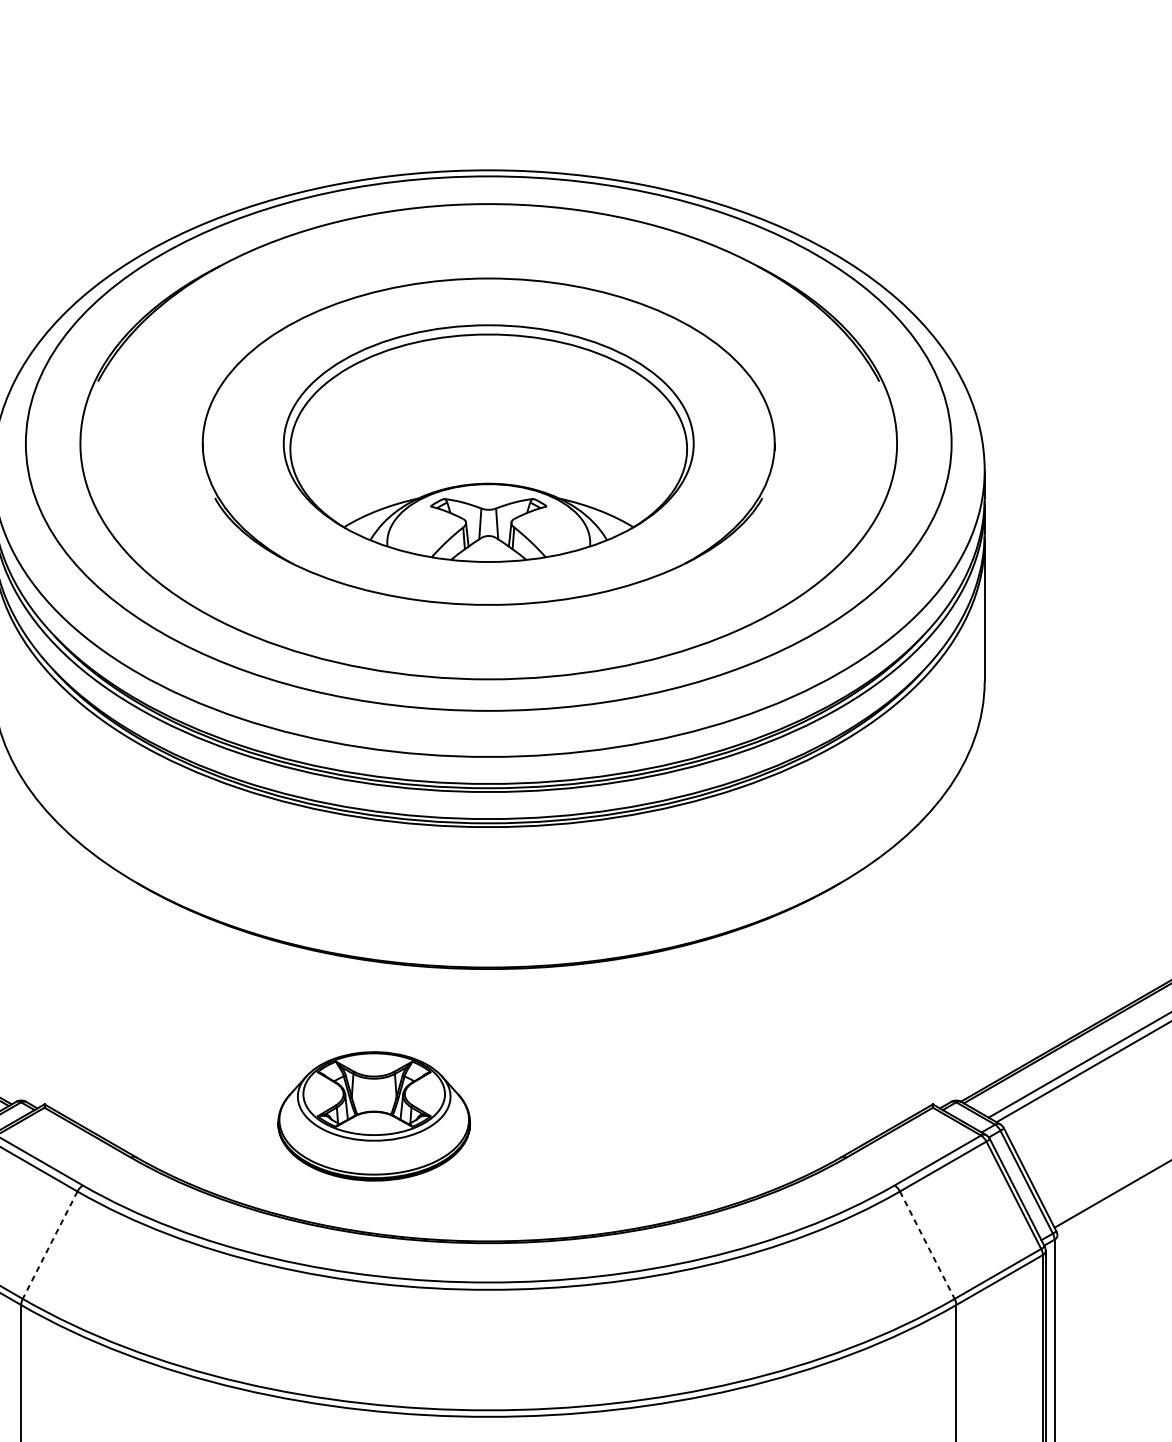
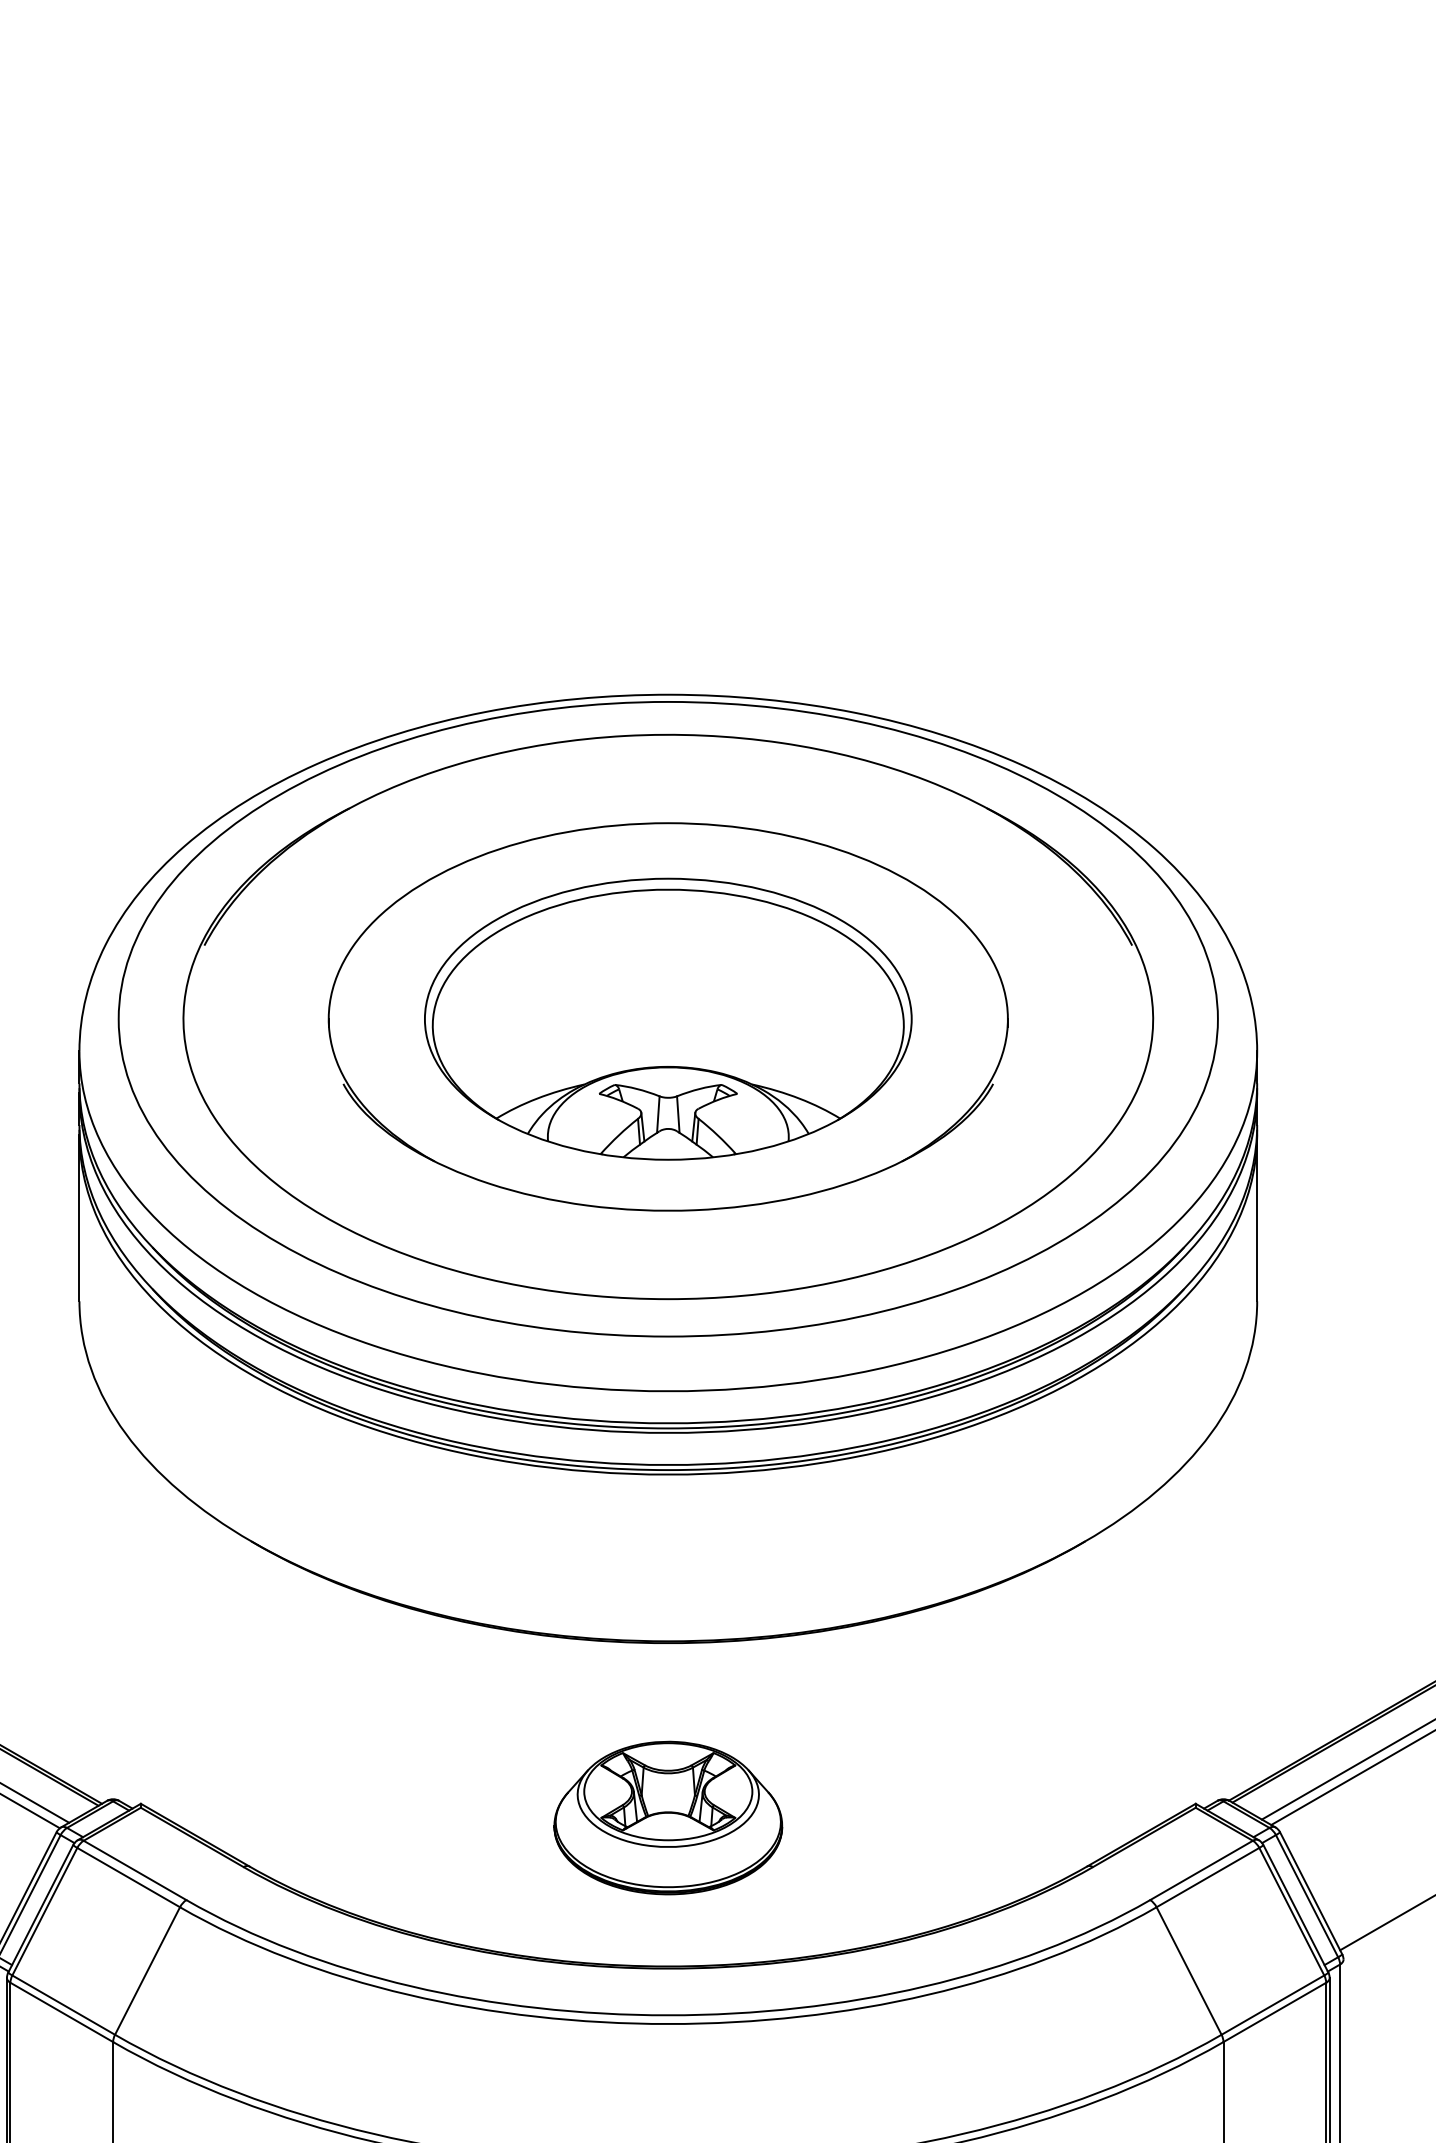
part: (374, 1115) -> (668, 1817), moved
line: (50, 1245) -> (147, 1971), dashed -> solid
line: (927, 1245) -> (1189, 1971), dashed -> solid

